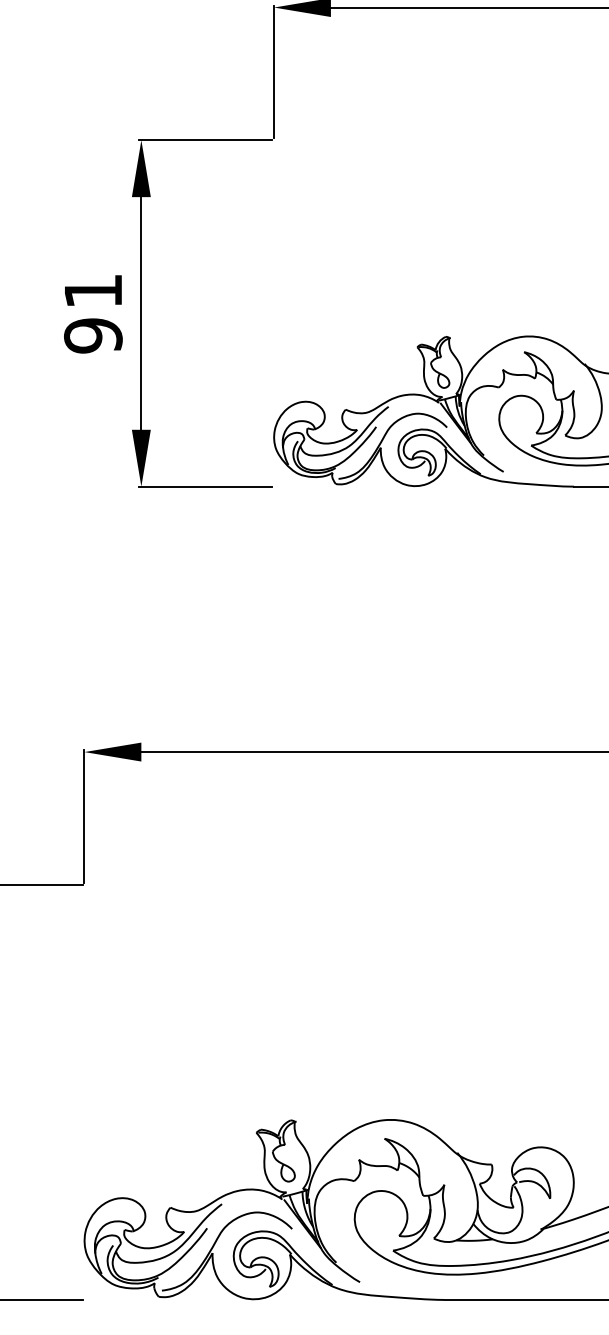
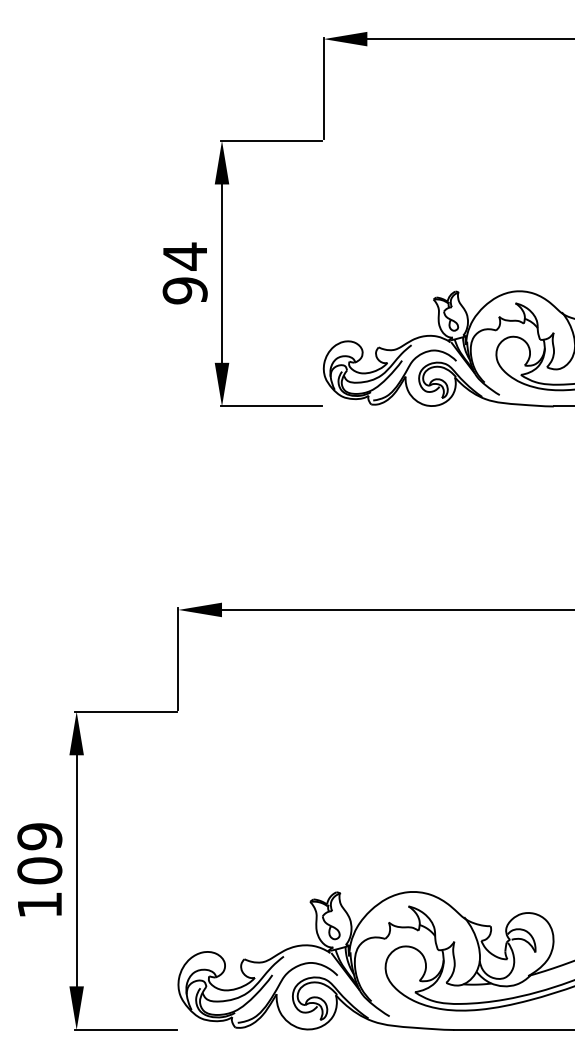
text: (92, 291) -> (184, 256), 91 -> 94

